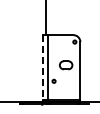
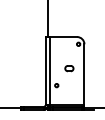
part: (65, 64) -> (68, 67), size x0.62
line: (43, 68) -> (45, 72), dashed -> solid

